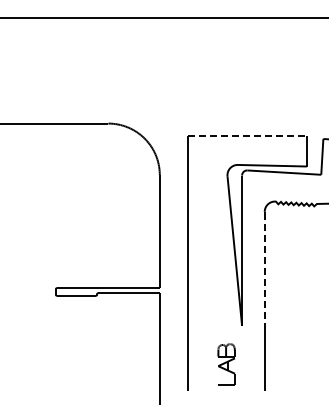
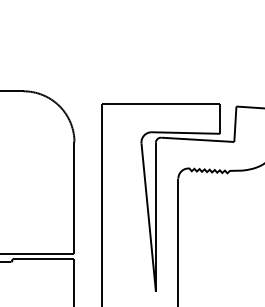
line: (247, 136) -> (161, 104), dashed -> solid
line: (264, 270) -> (178, 236), dashed -> solid

